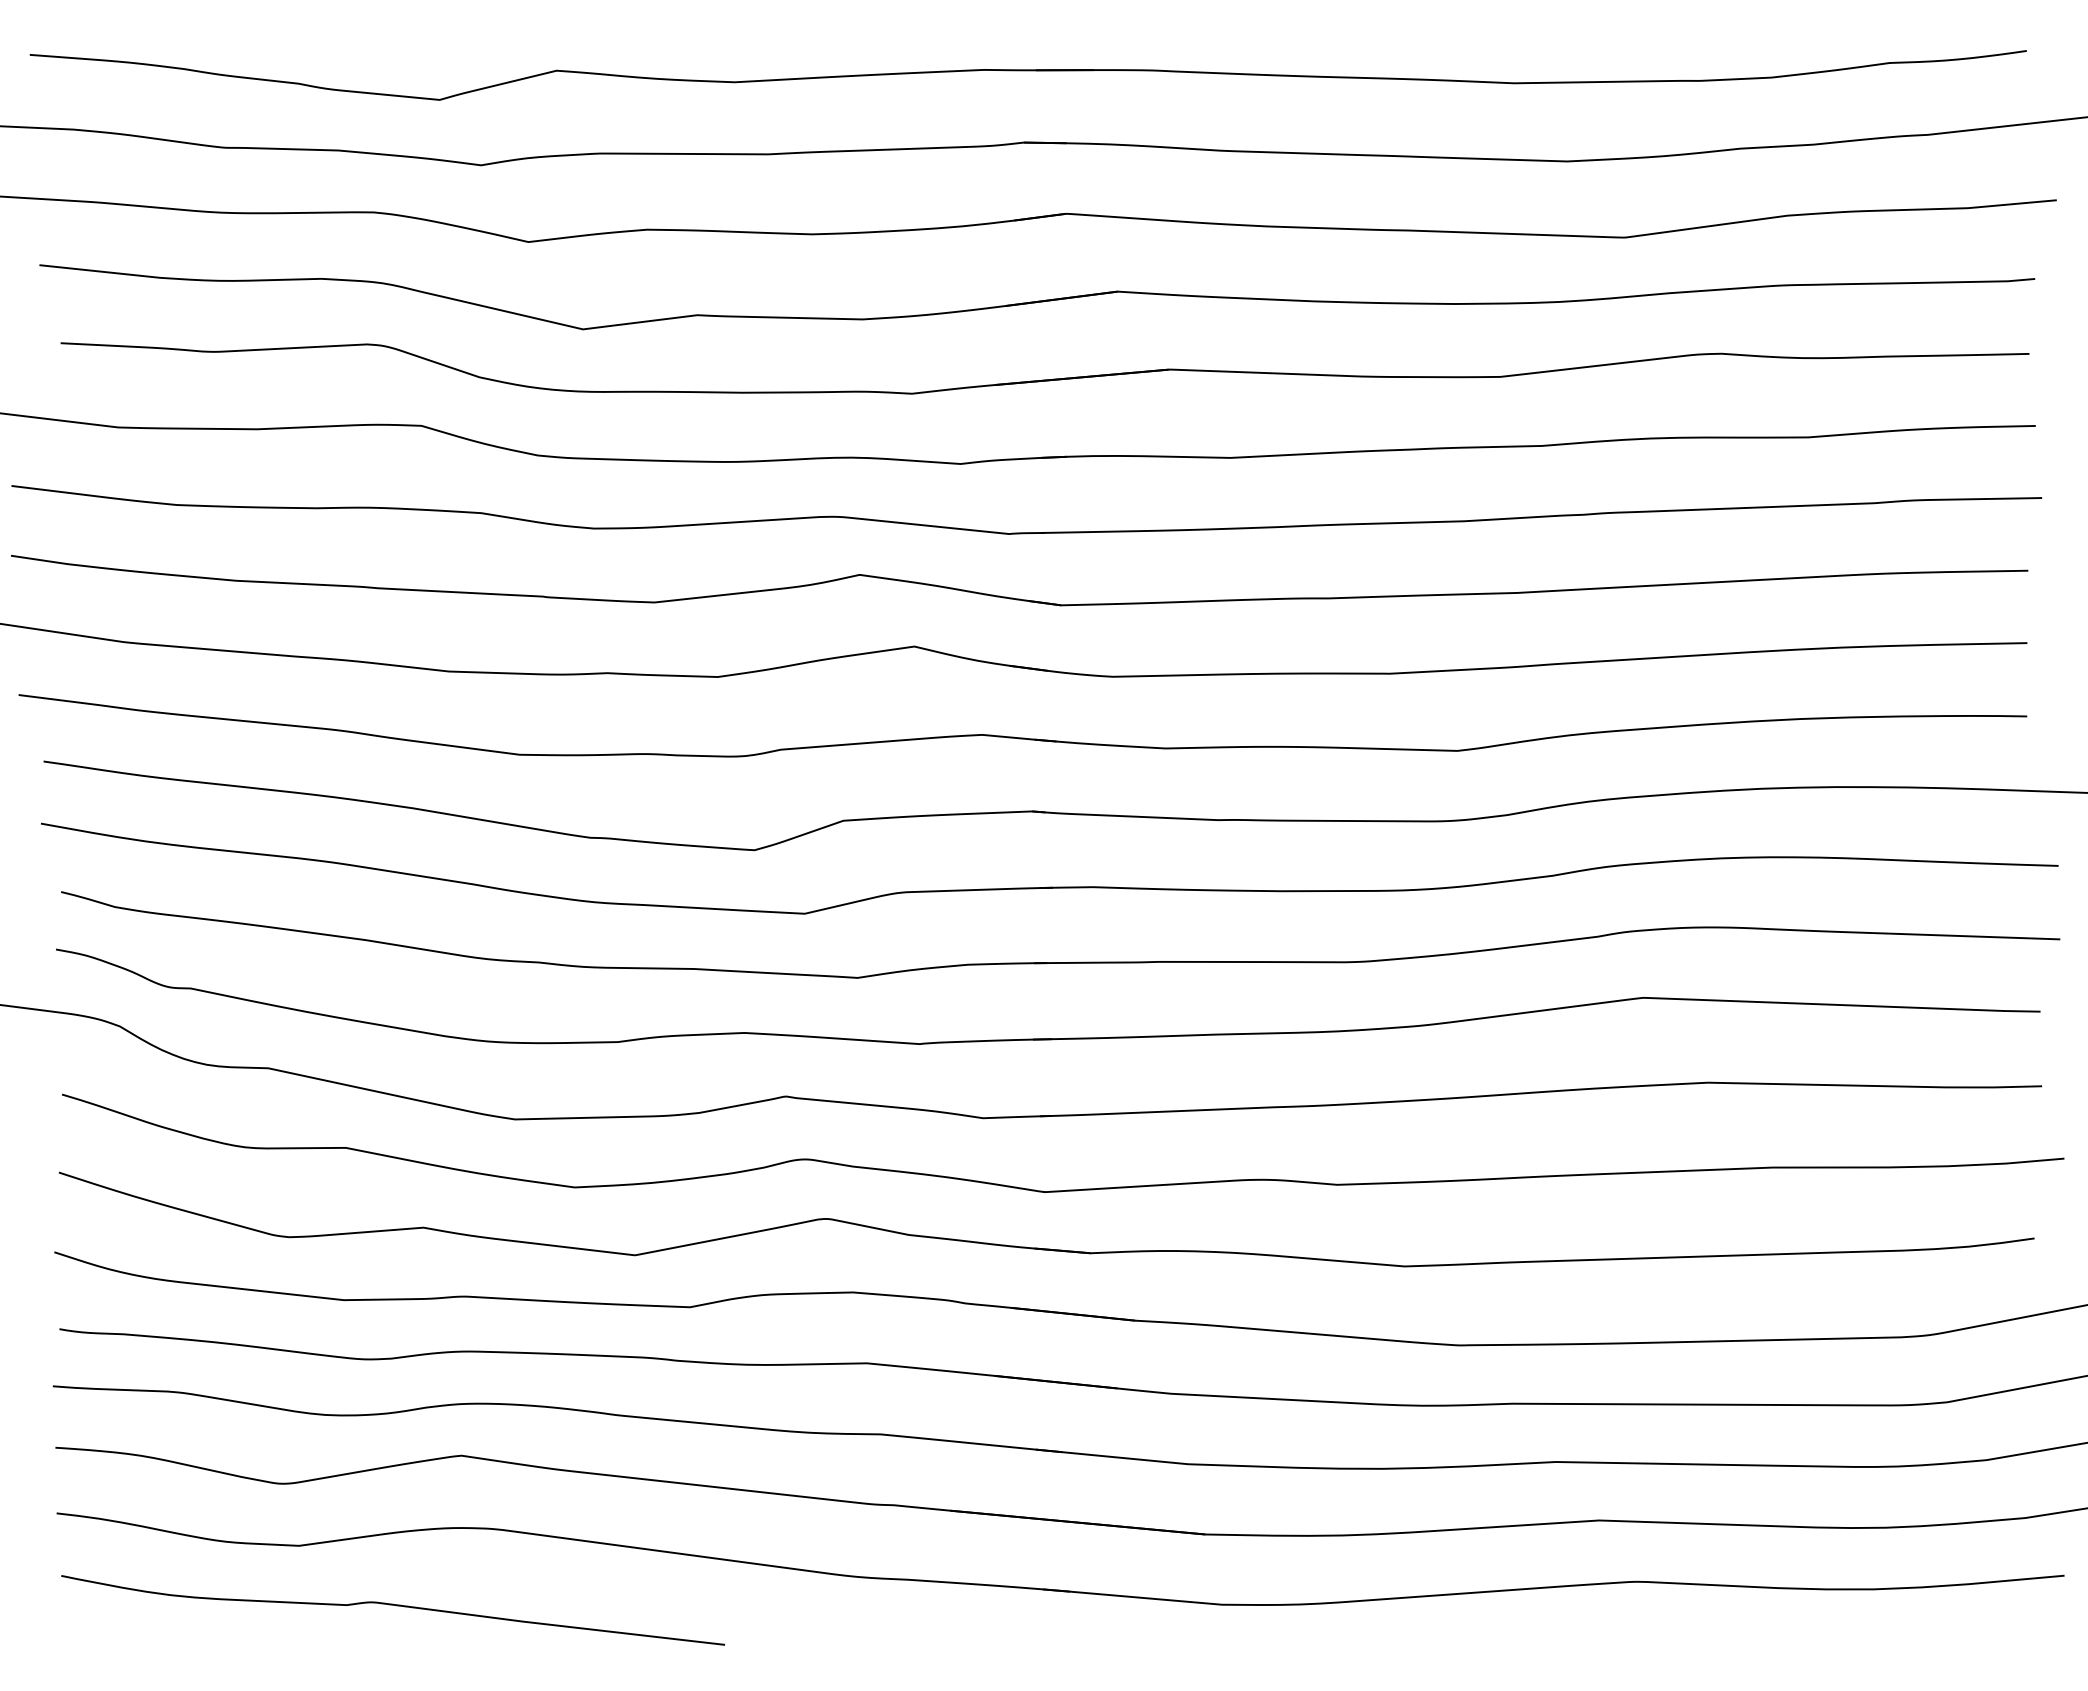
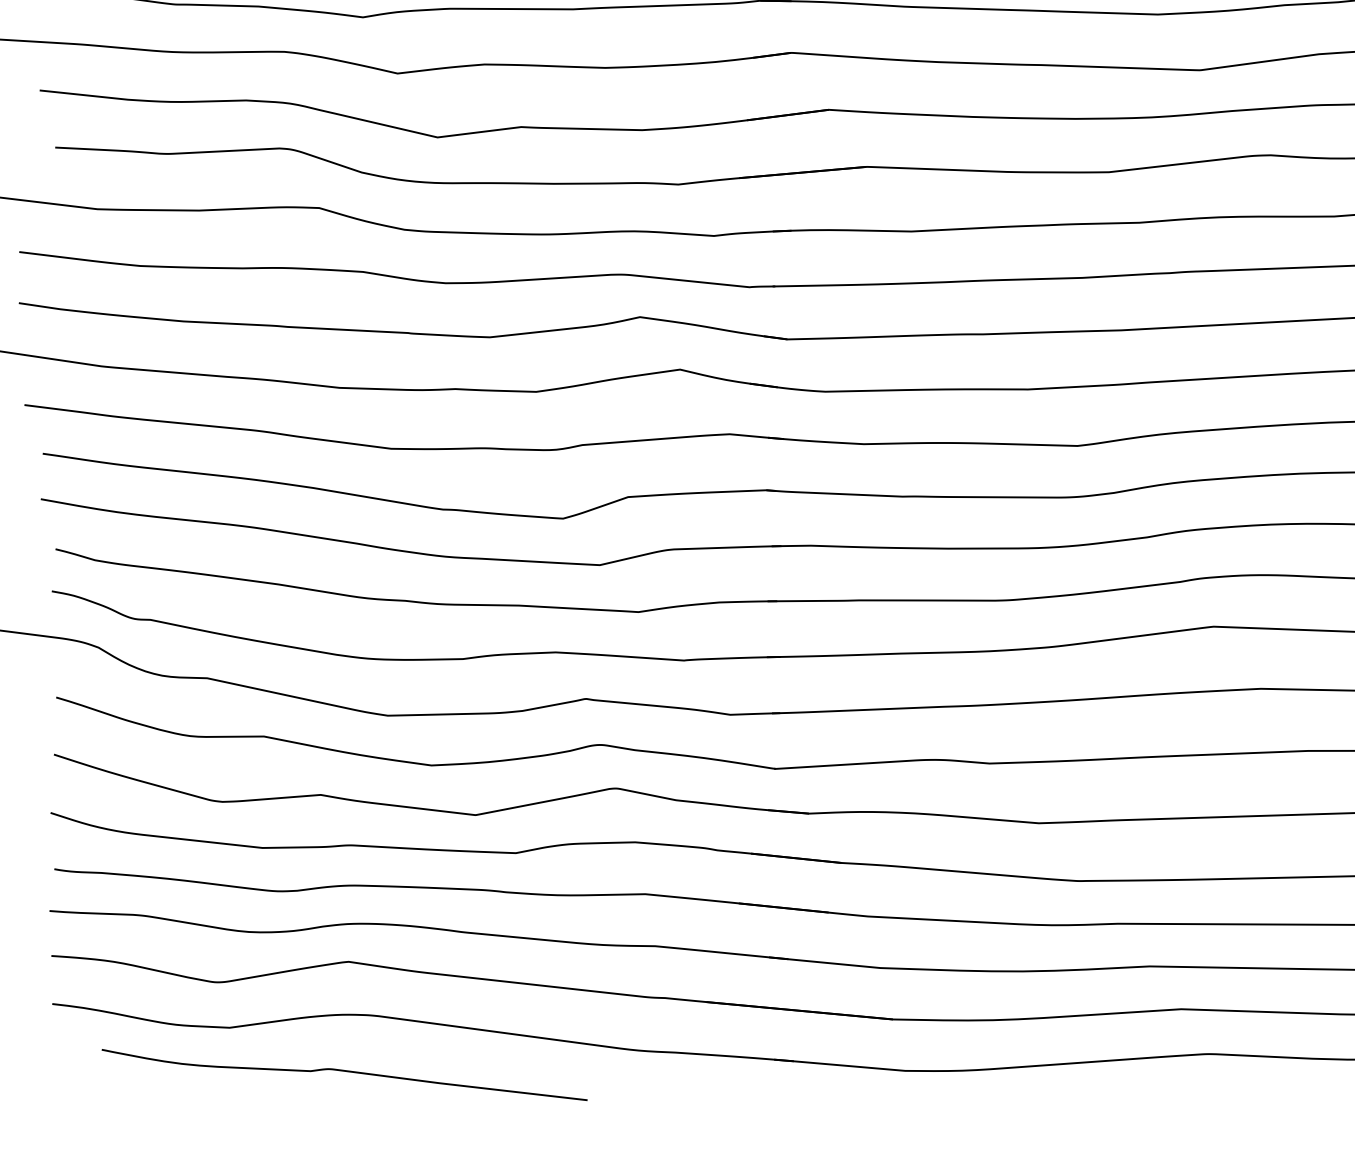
curve: (392, 1605) -> (344, 1071), moved

